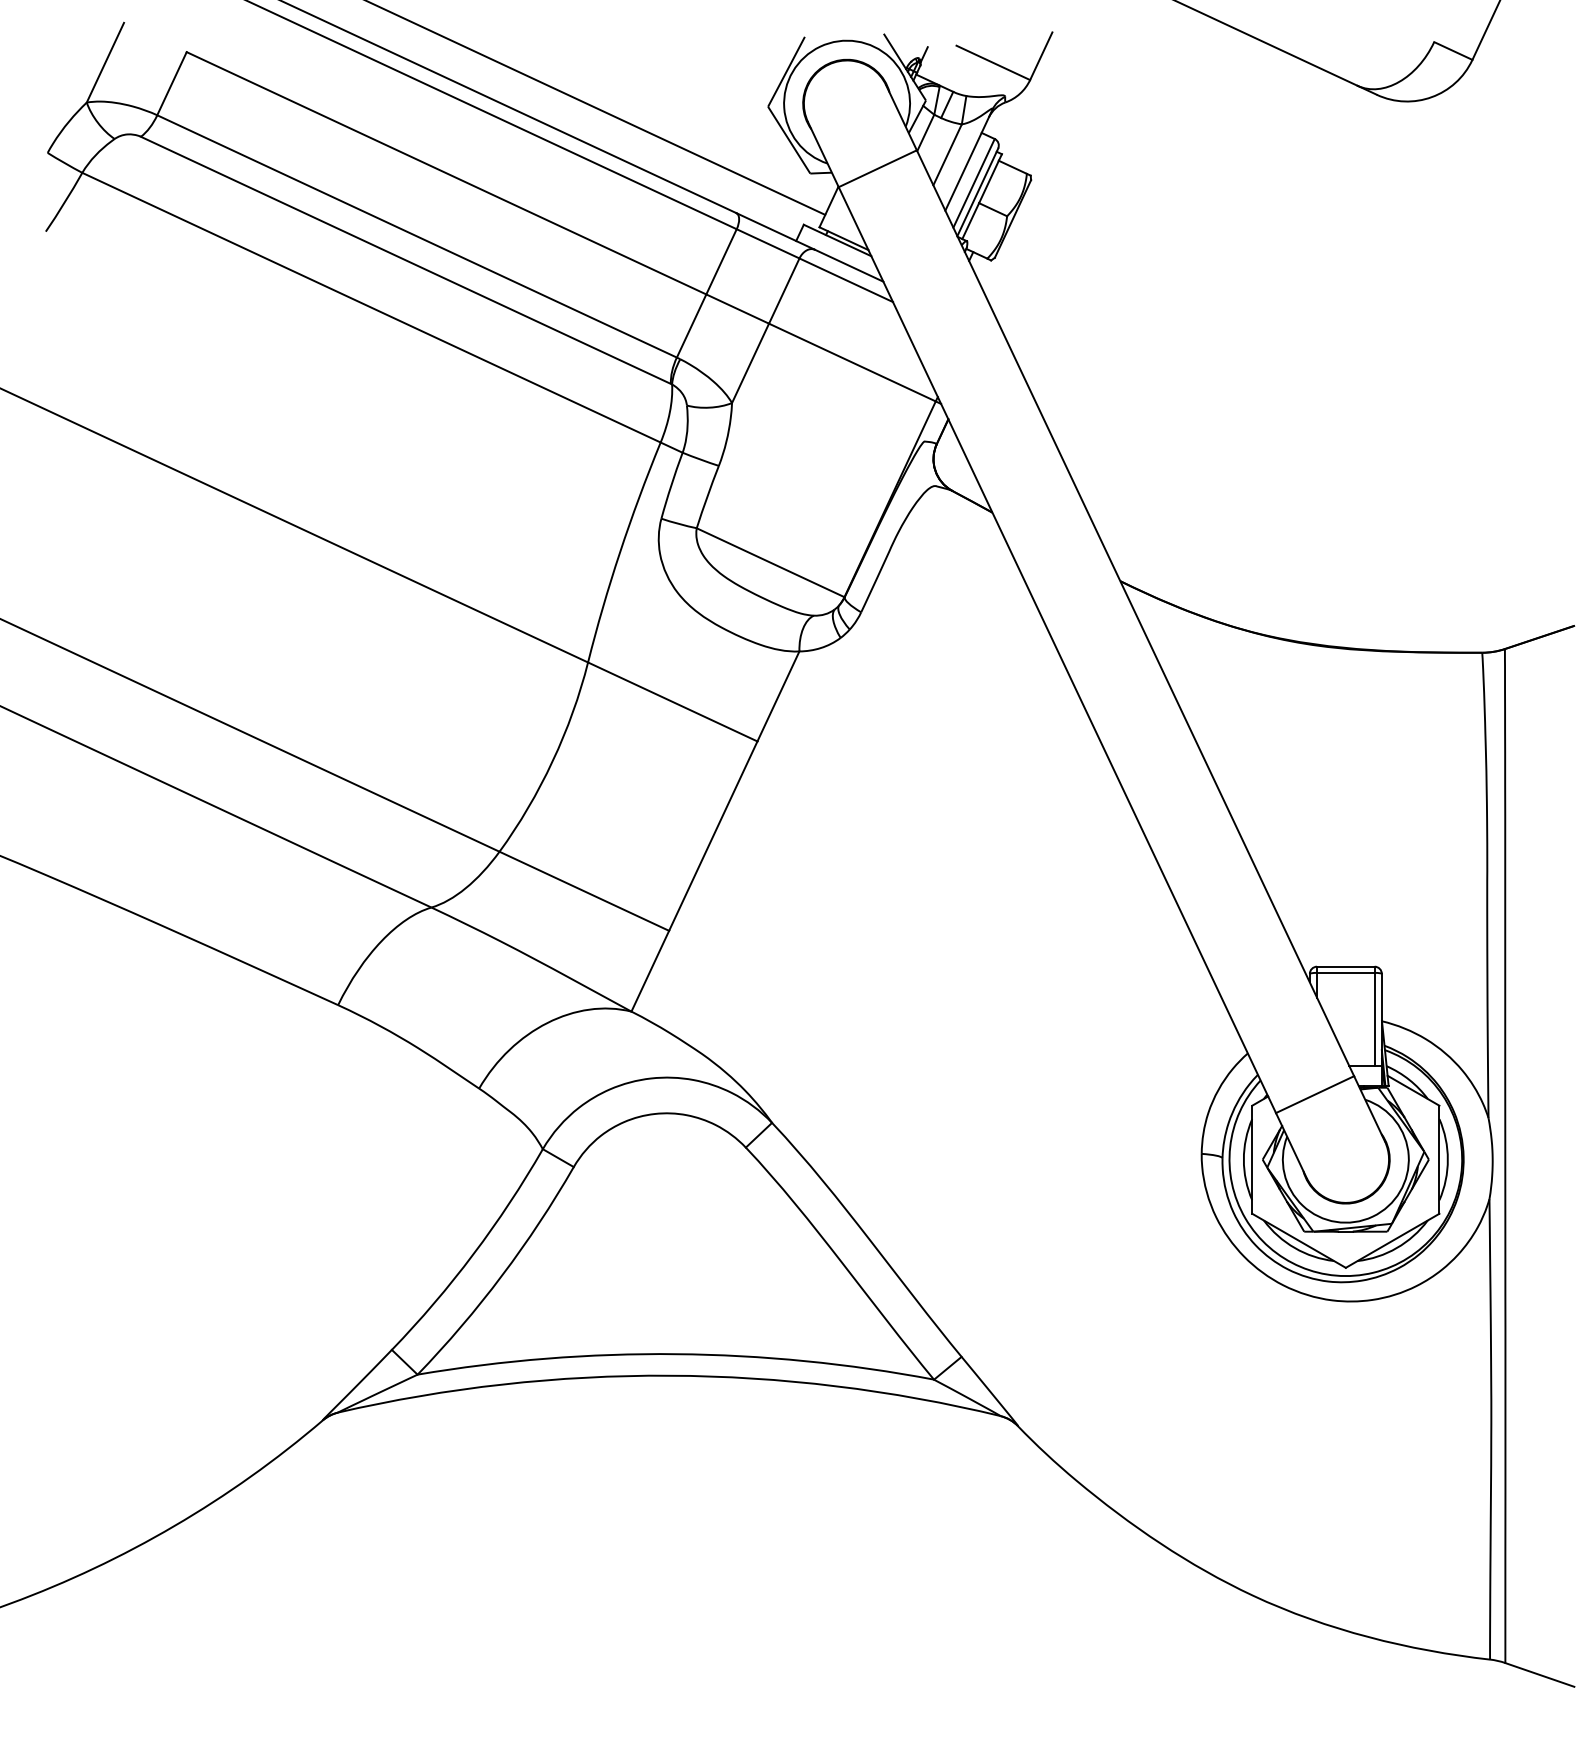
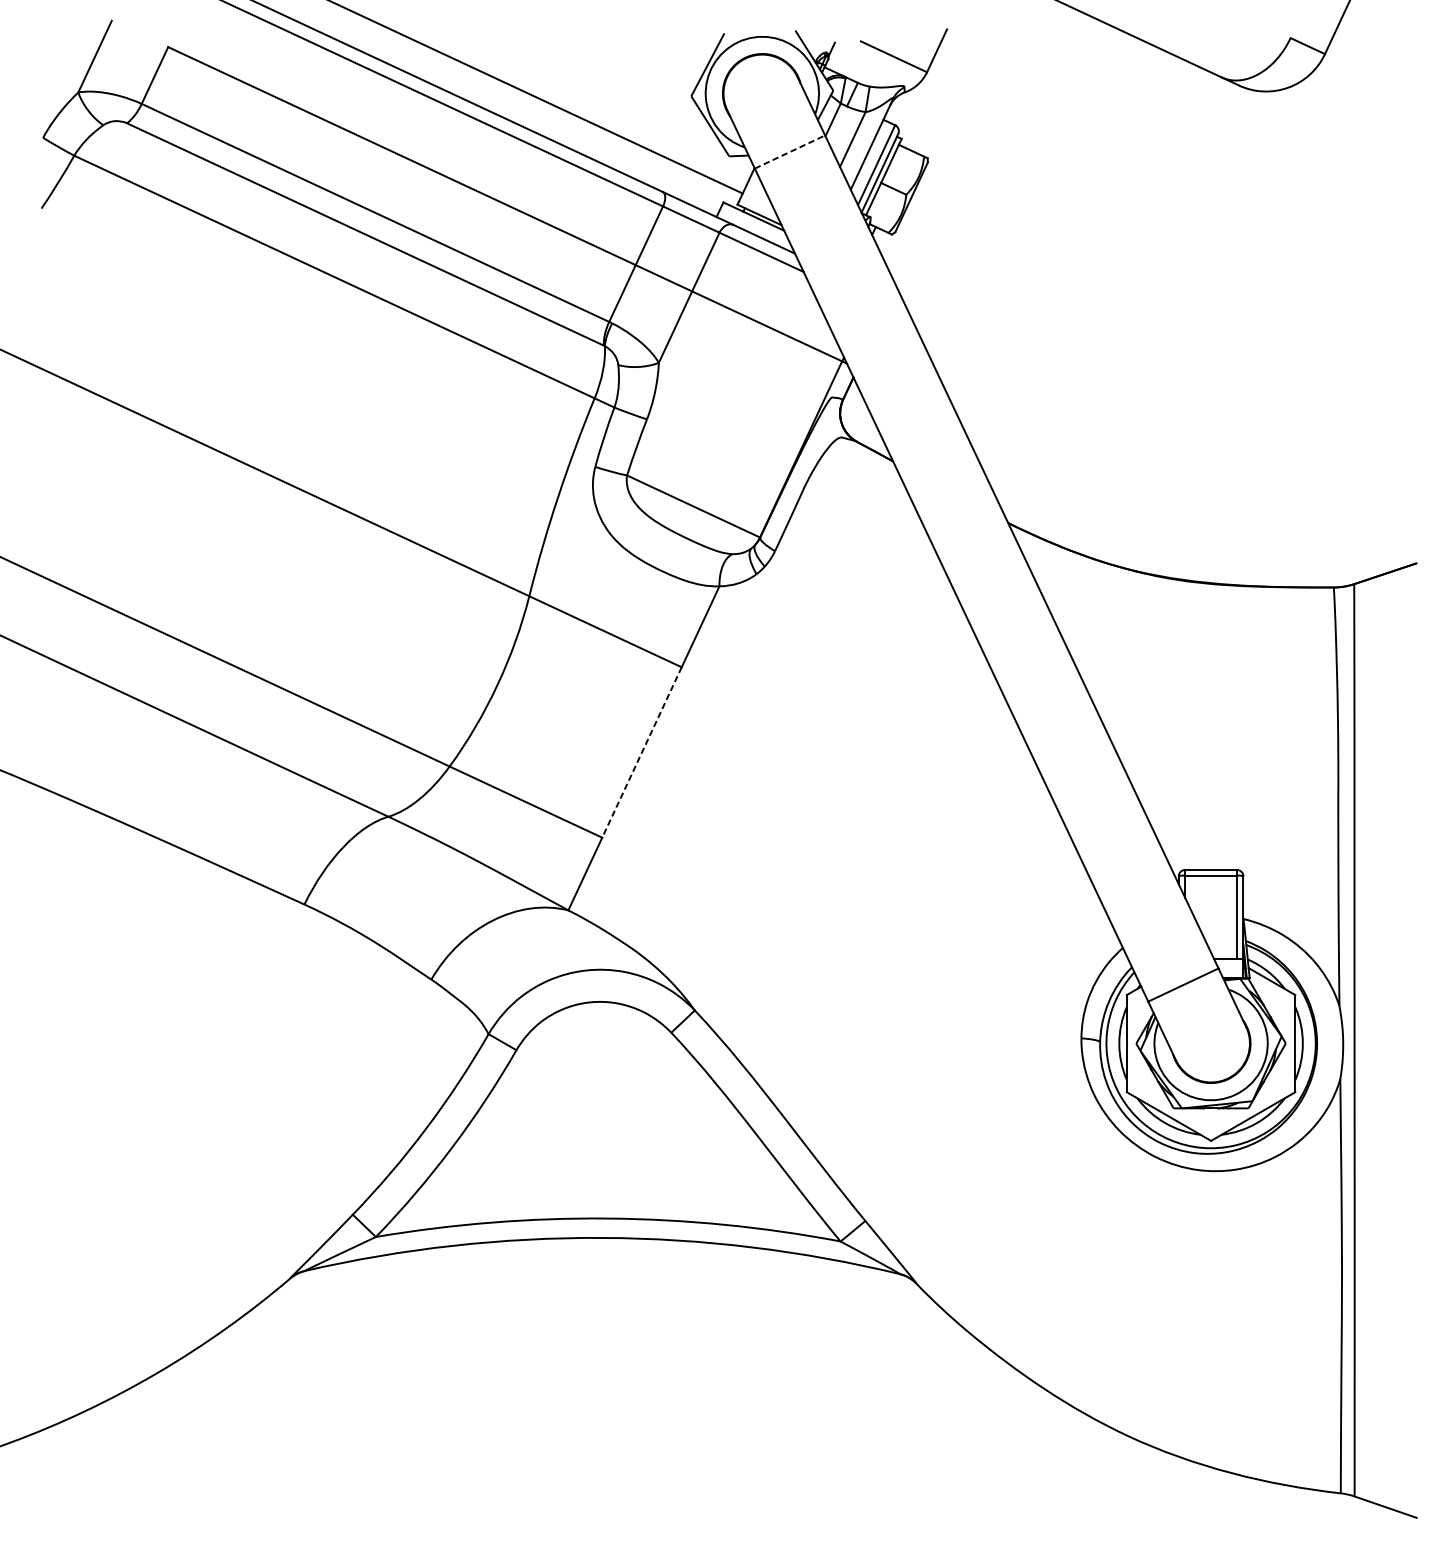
line: (878, 168) -> (790, 151), solid -> dashed
line: (713, 836) -> (642, 752), solid -> dashed

